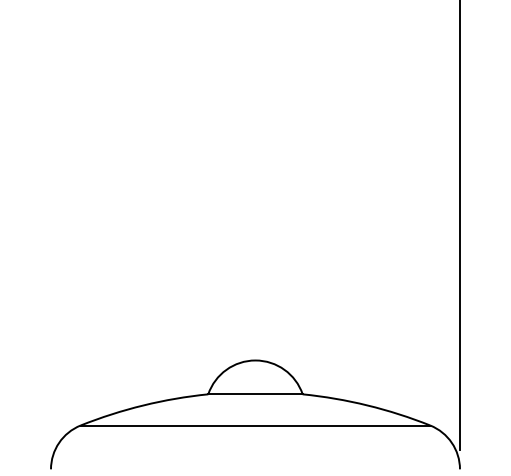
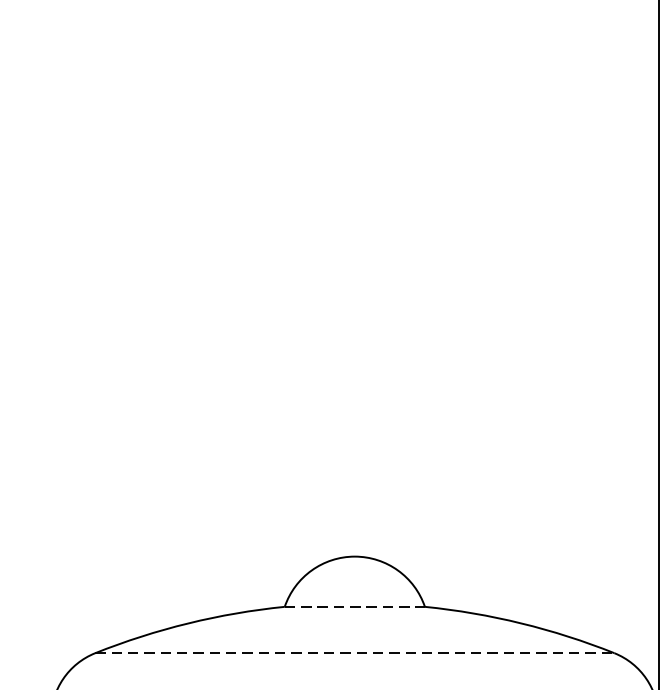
line: (255, 394) -> (354, 607), solid -> dashed
line: (255, 425) -> (354, 653), solid -> dashed

